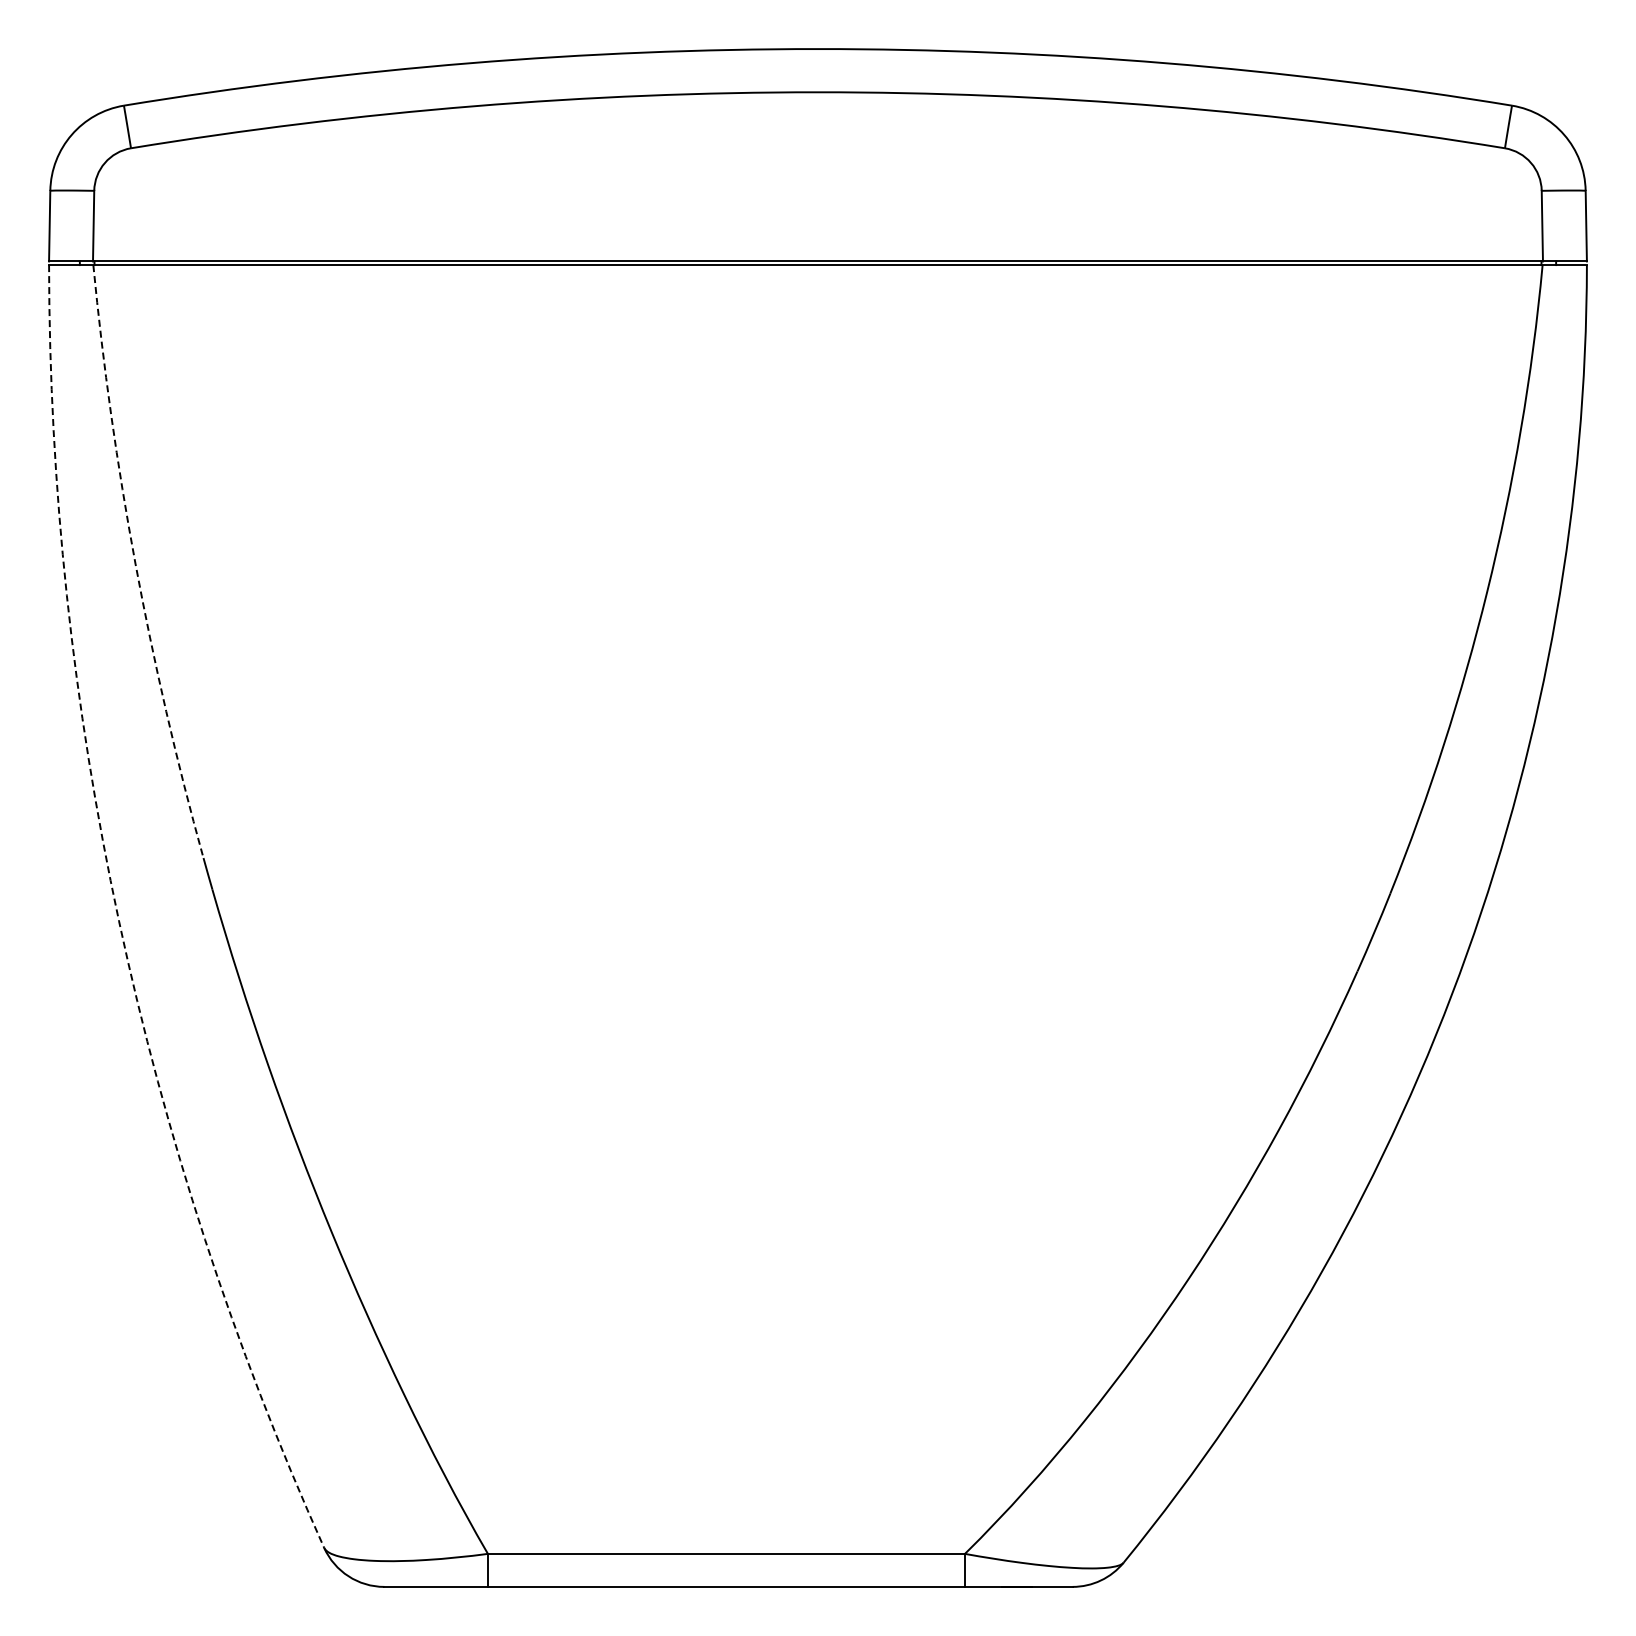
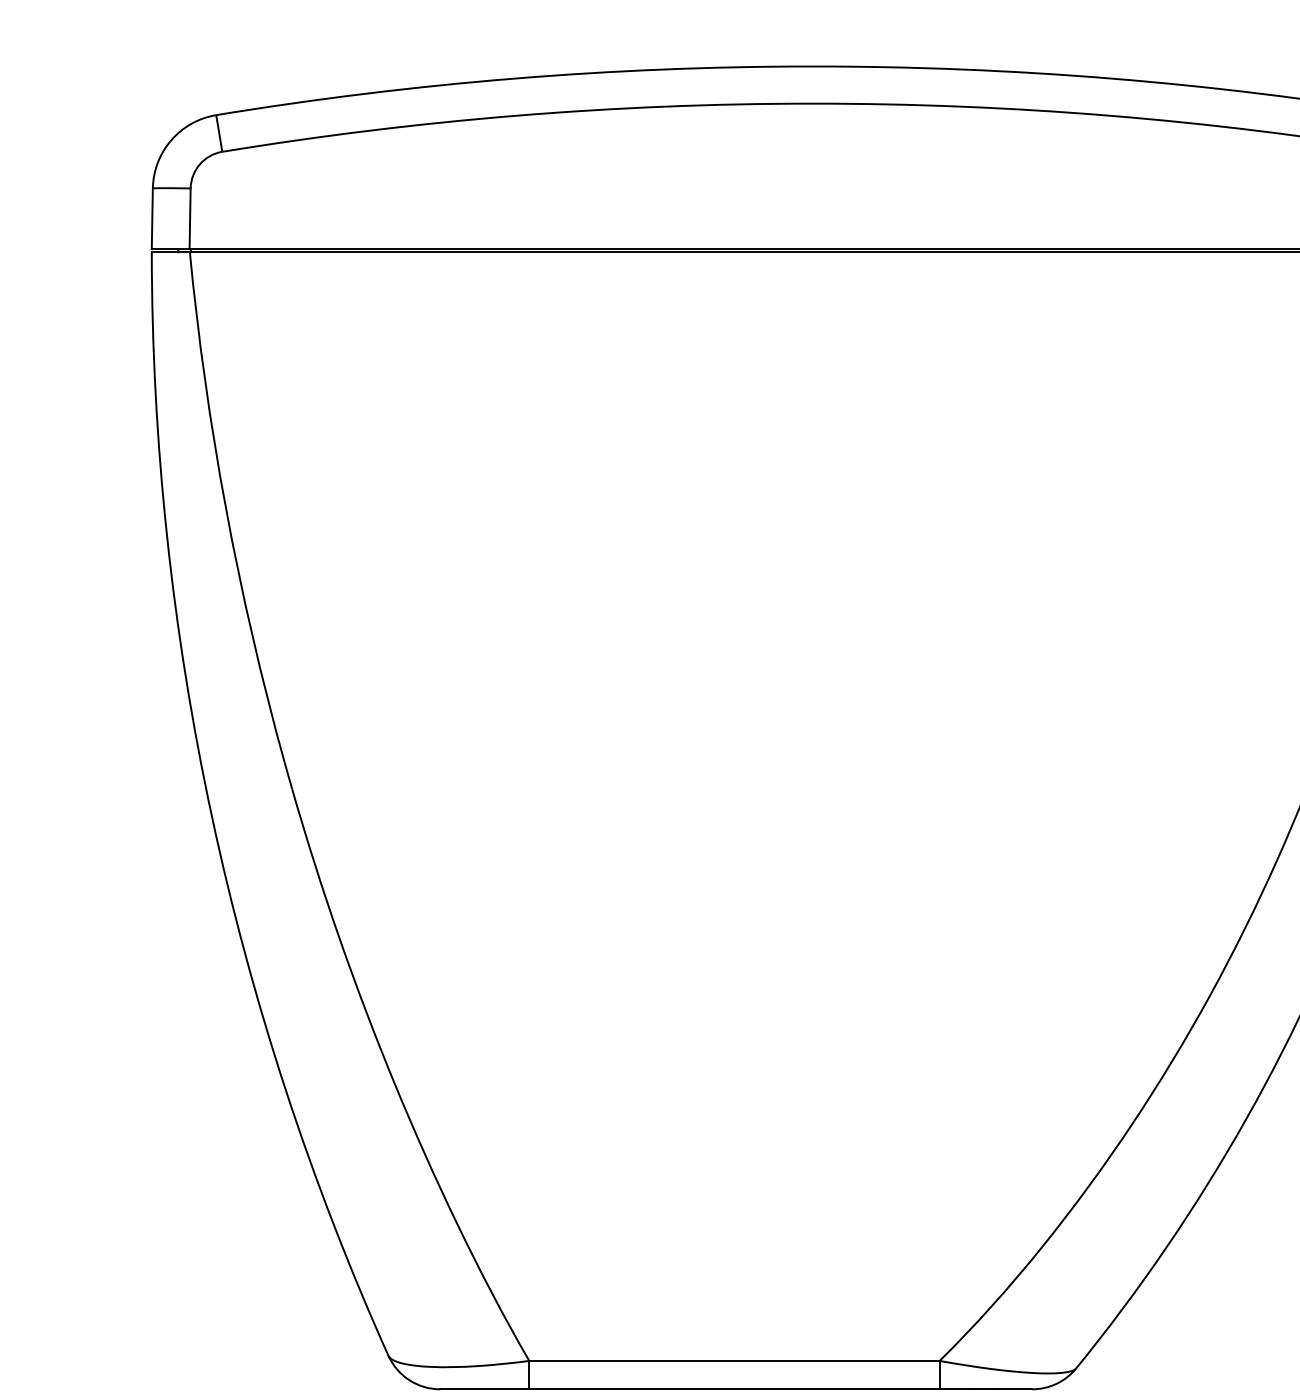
arc: (135, 563) -> (226, 509), dashed -> solid
arc: (119, 921) -> (212, 816), dashed -> solid

